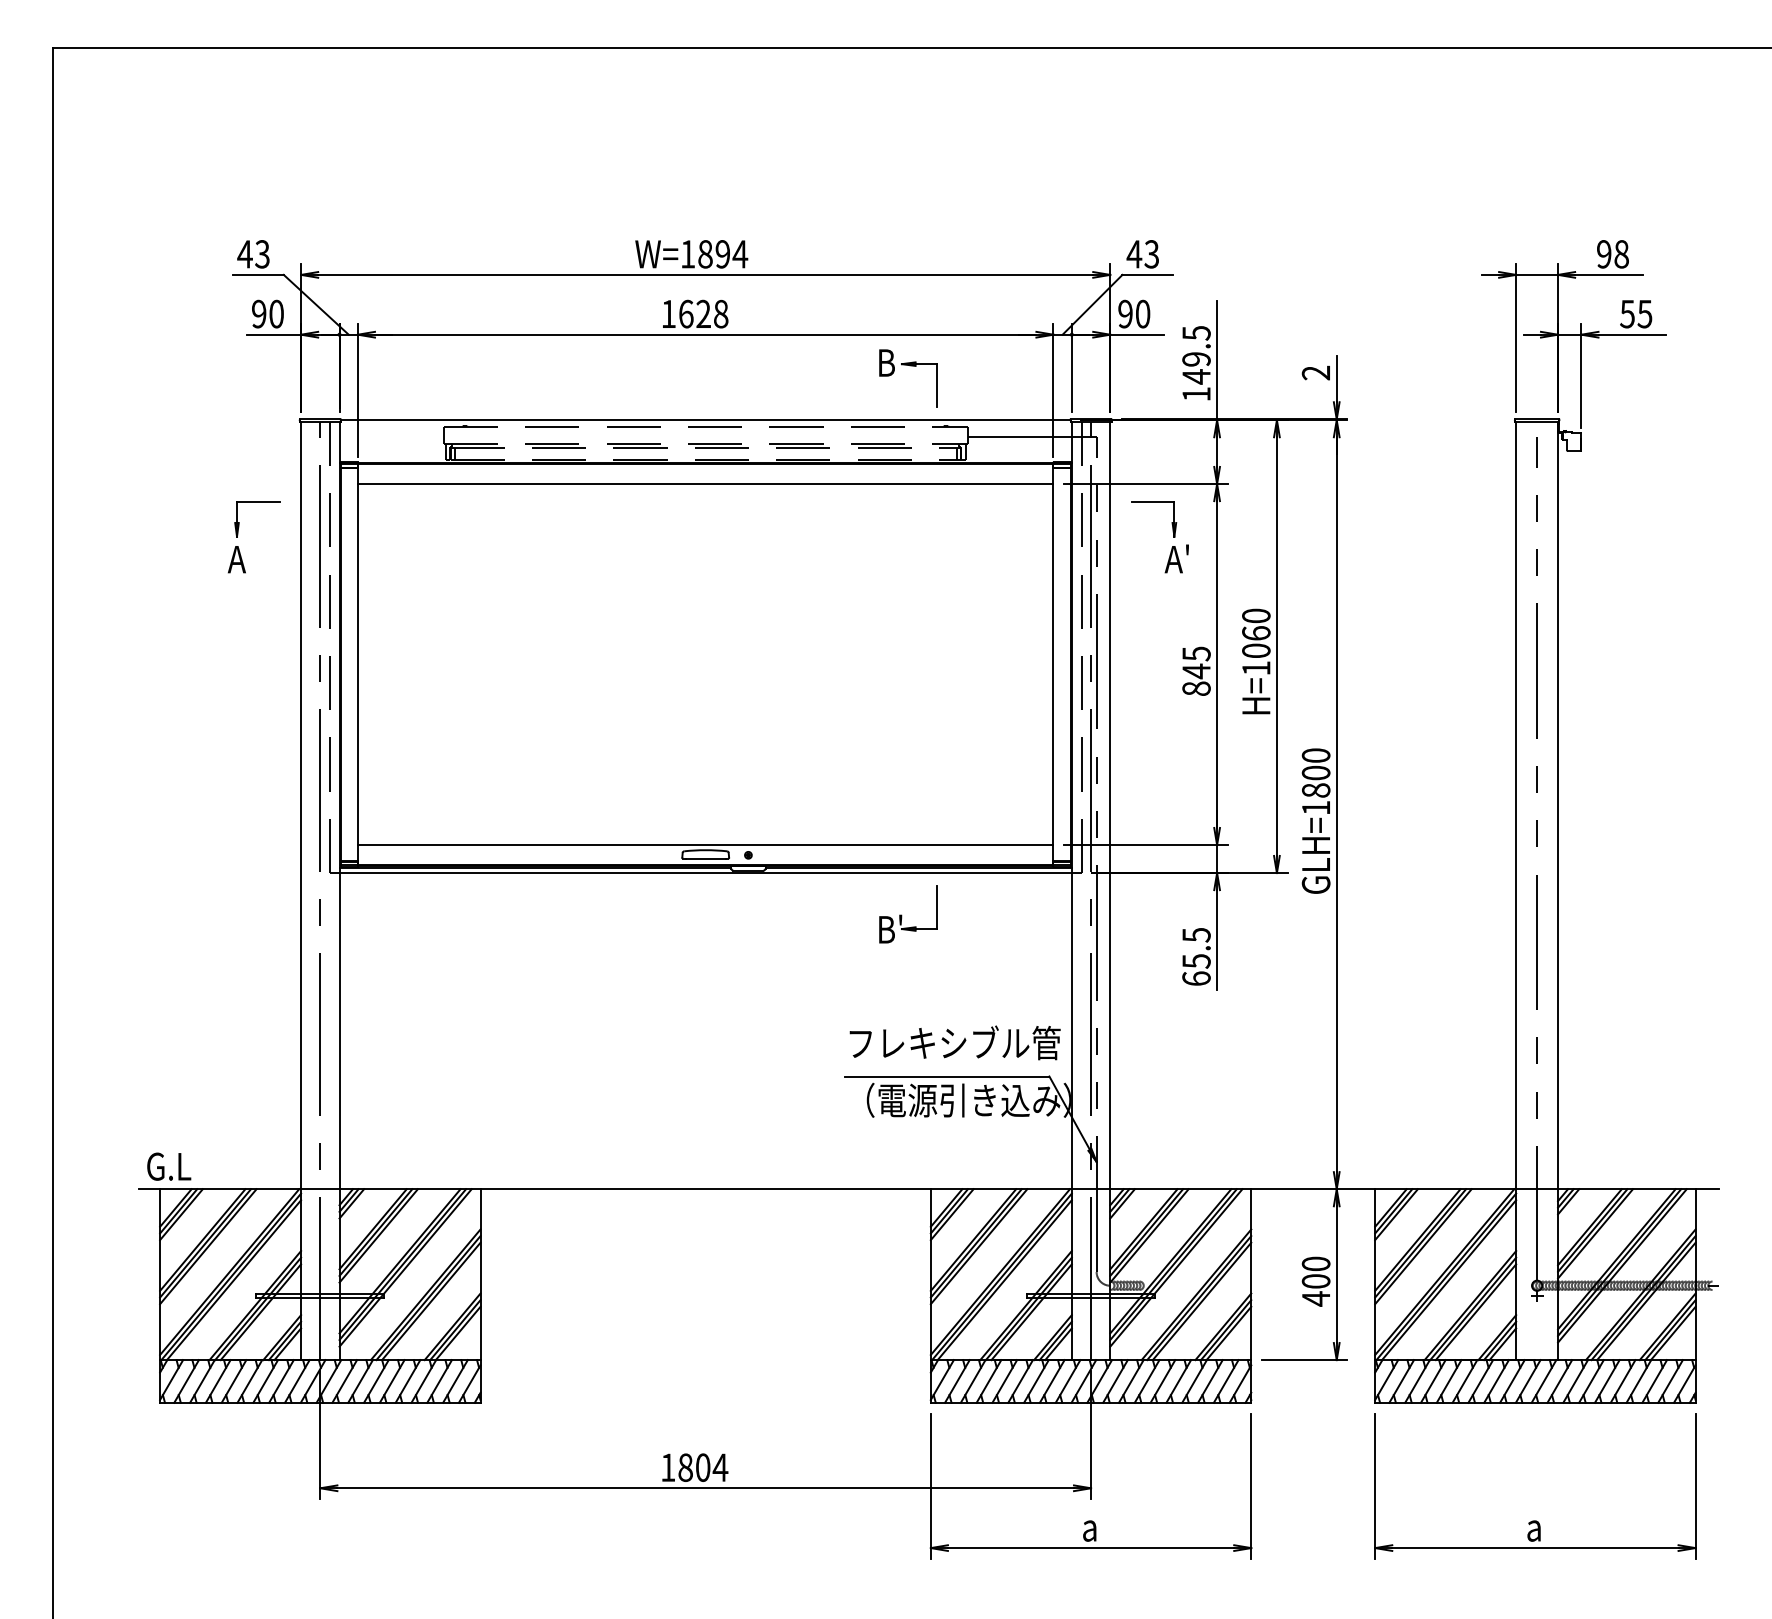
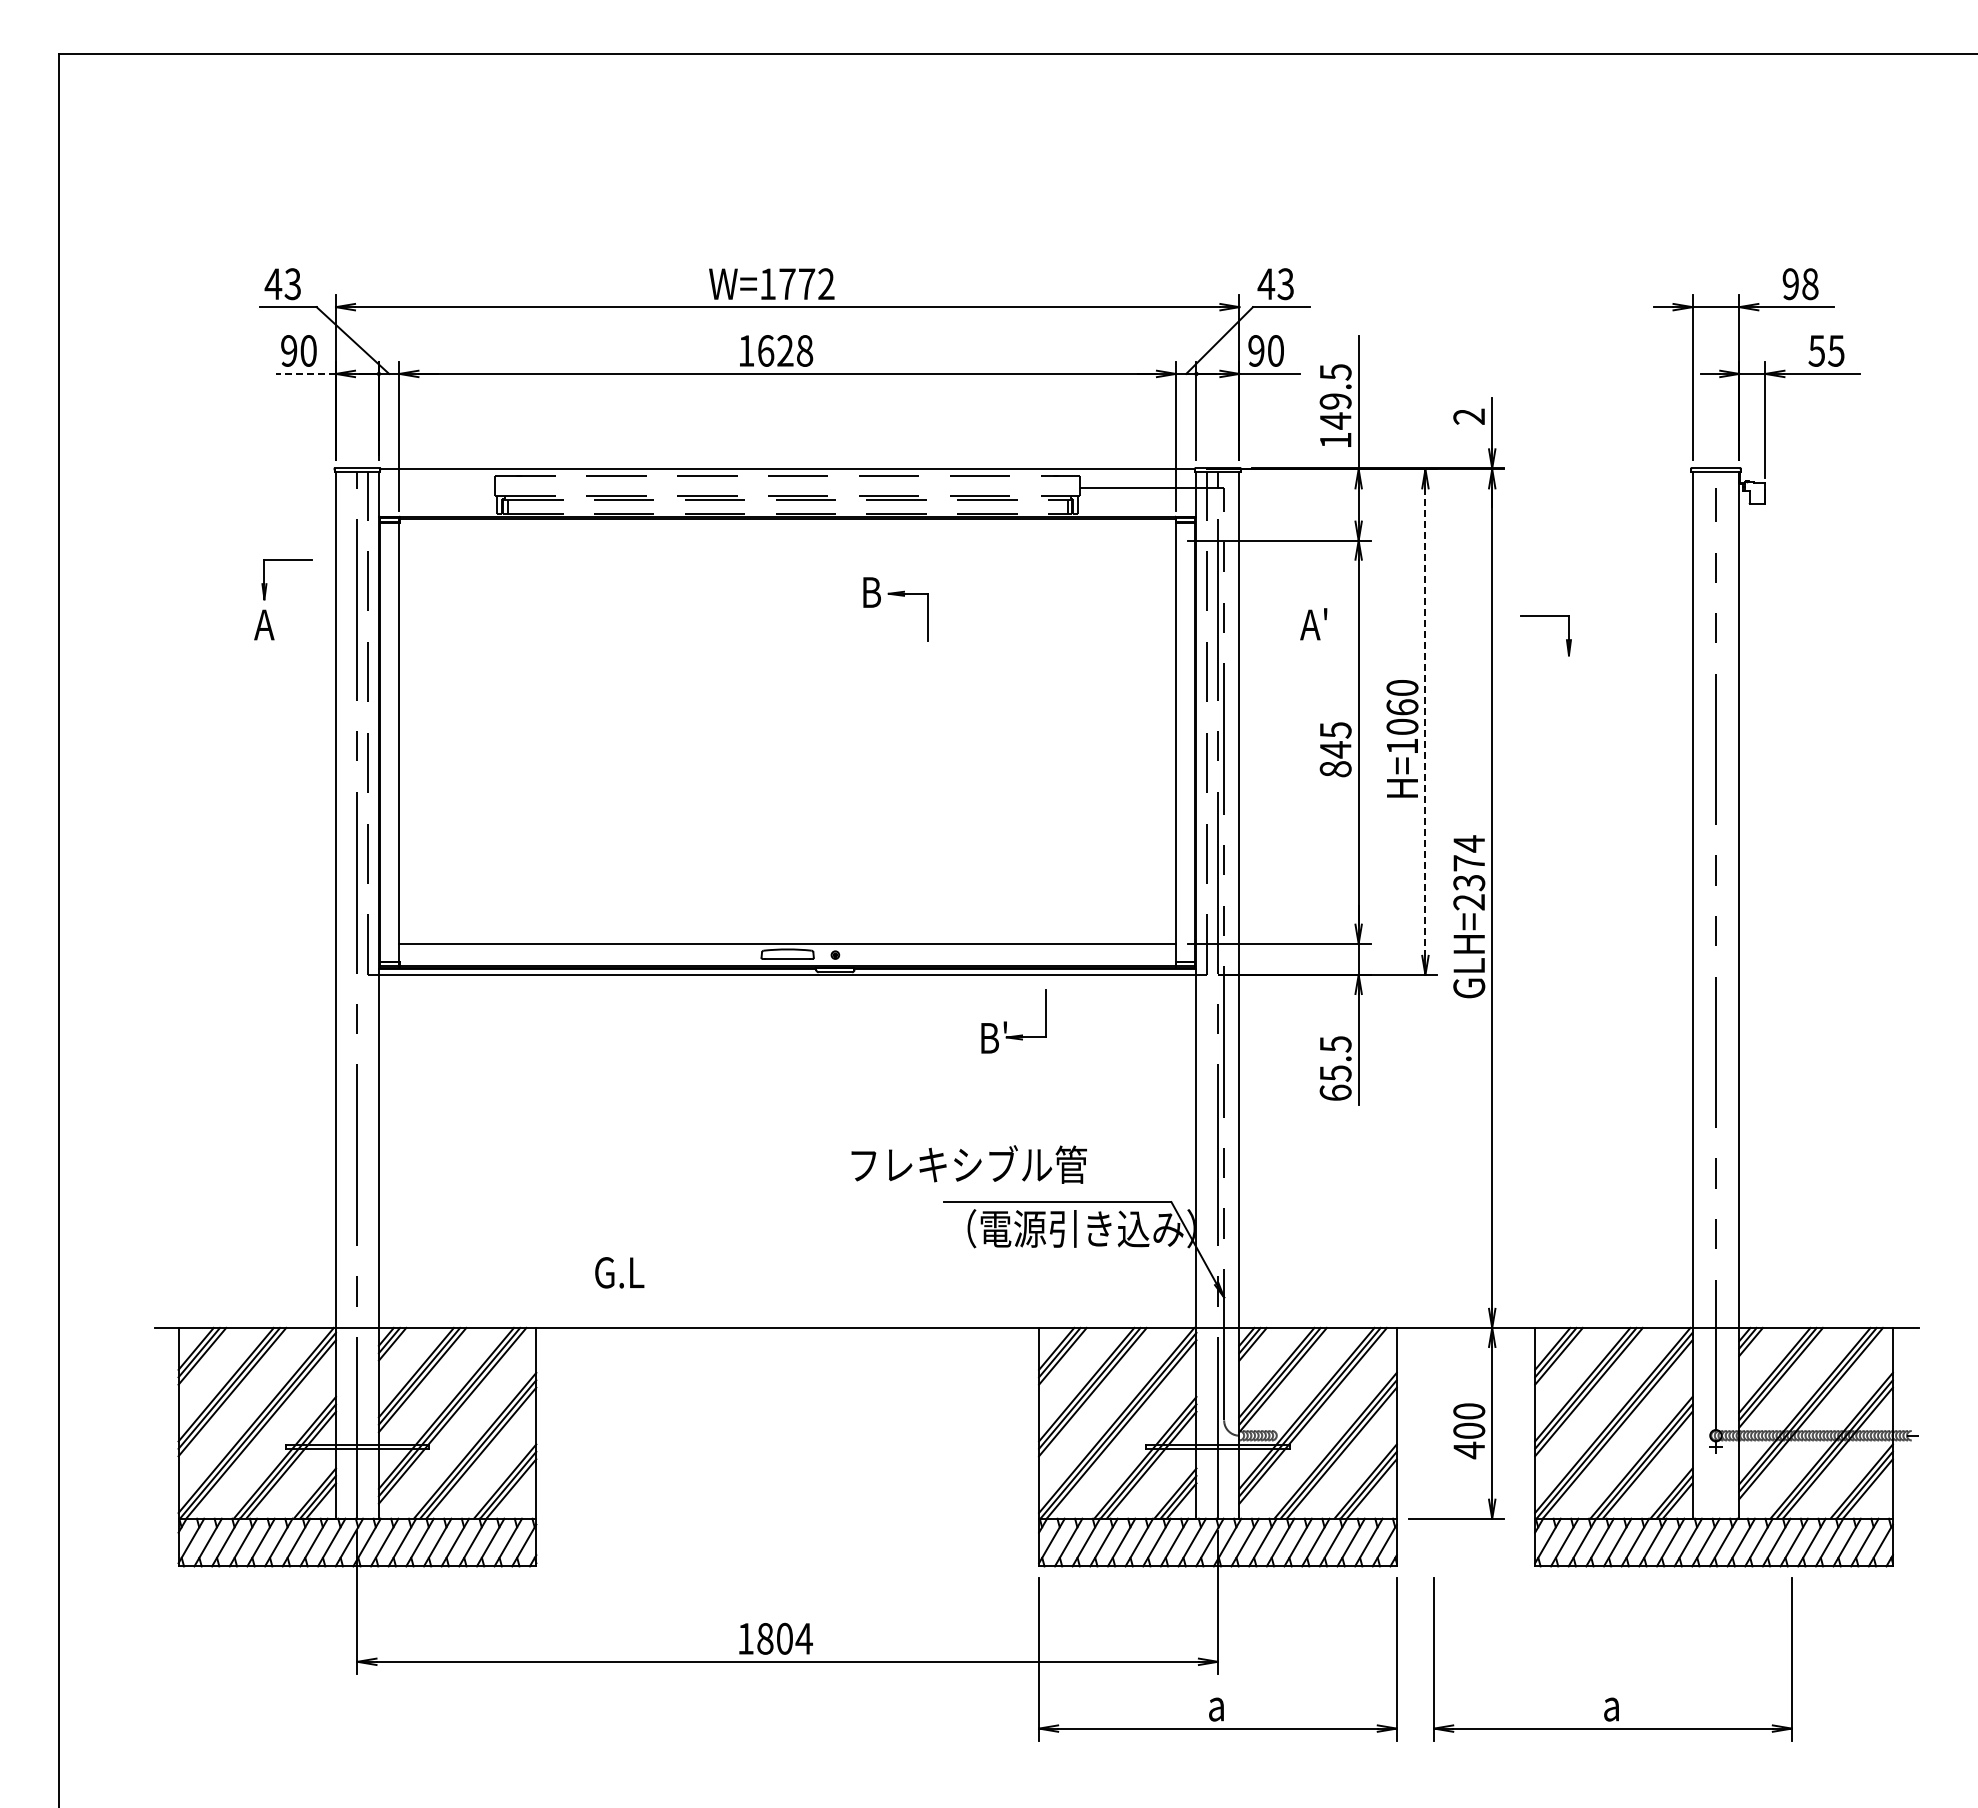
text: (723, 254) -> (807, 284), W=1894 -> W=1772
line: (273, 334) -> (305, 373), solid -> dashed
part: (911, 366) -> (899, 596), moved
line: (705, 483) -> (787, 540), removed
part: (1153, 501) -> (1545, 616), moved
line: (1276, 646) -> (1425, 722), solid -> dashed
text: (1316, 781) -> (1469, 872), GLH=1800 -> GLH=2374
text: (954, 1042) -> (968, 1164), moved
text: (168, 1166) -> (619, 1272), moved
part: (1534, 1520) -> (1612, 1697), moved

